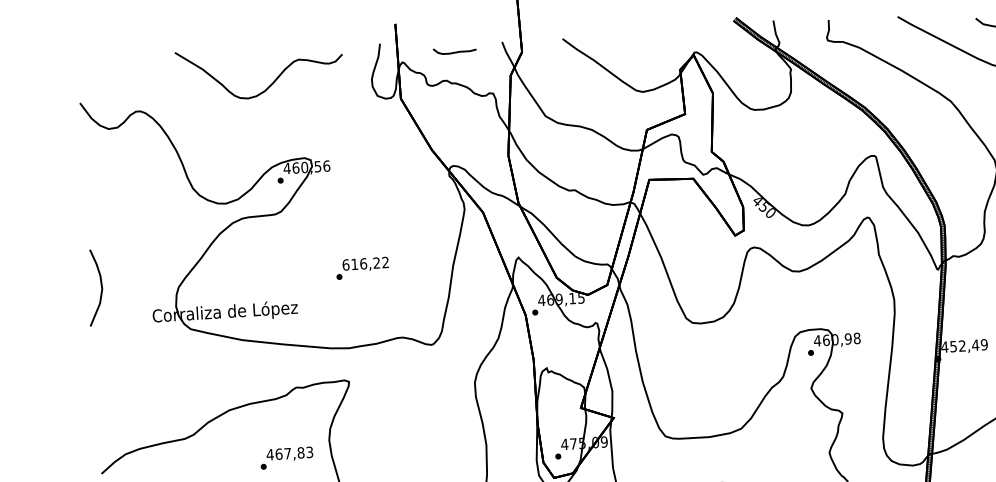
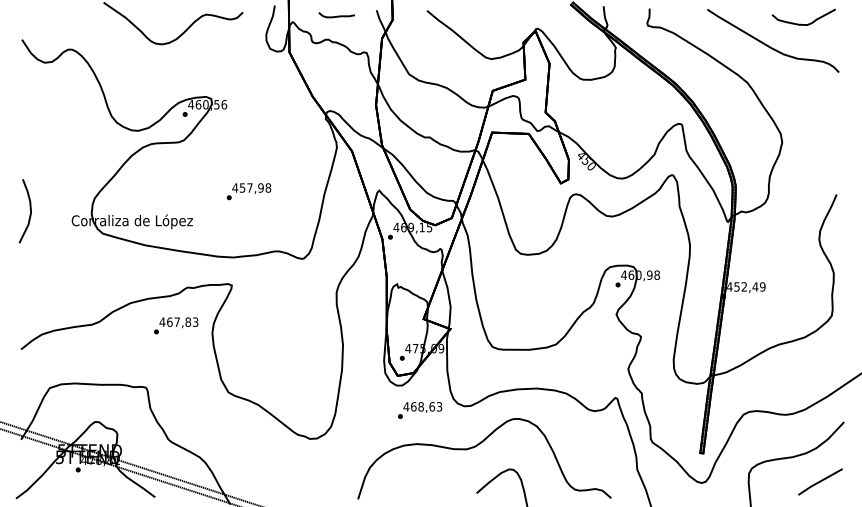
text: (365, 263) -> (251, 187), 616,22 -> 457,98
curve: (100, 284) -> (29, 208), moved
text: (287, 457) -> (176, 325), moved

